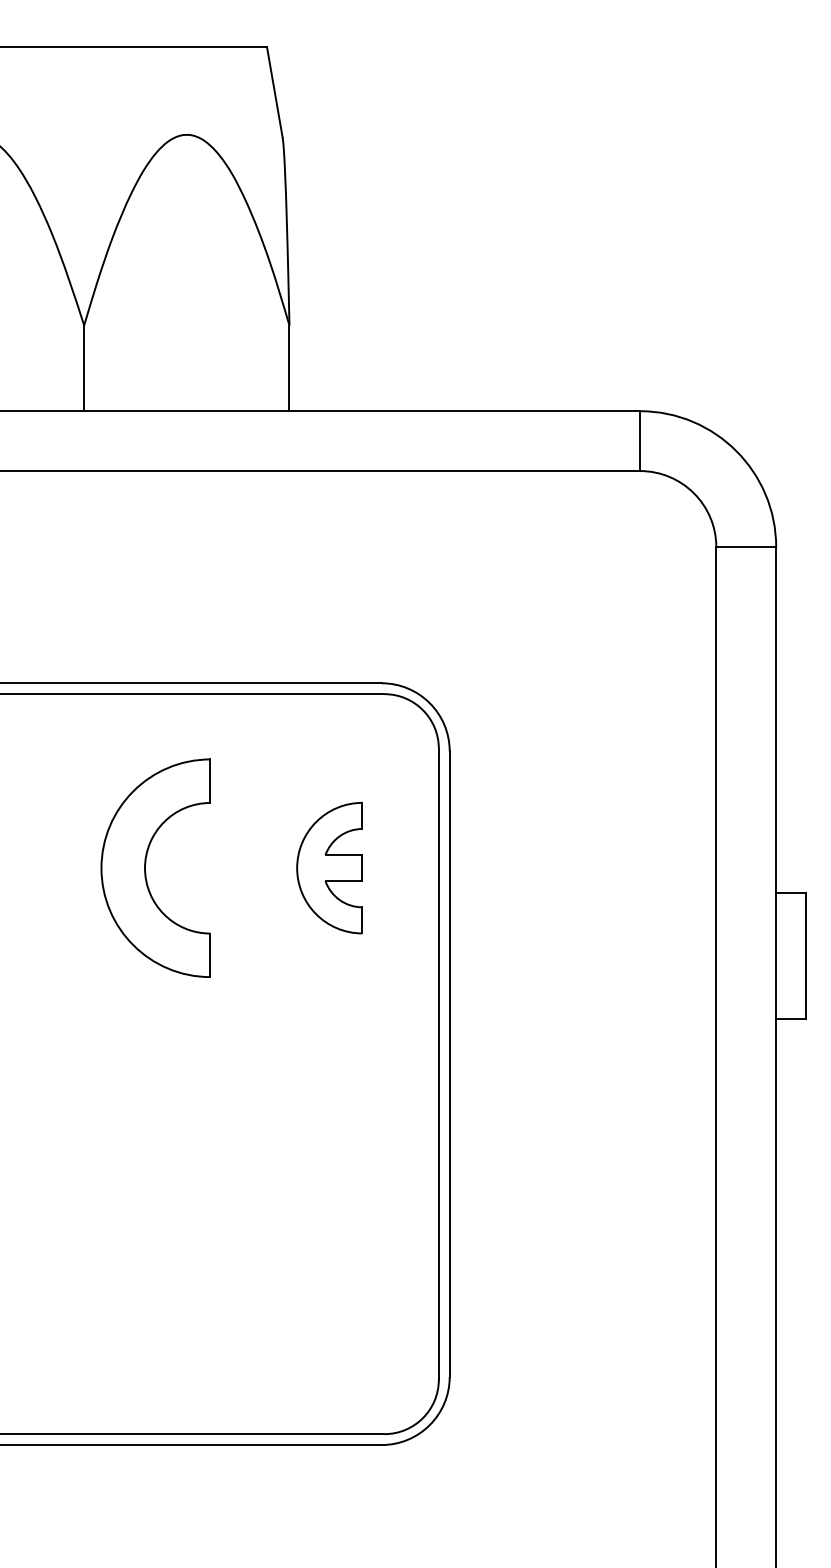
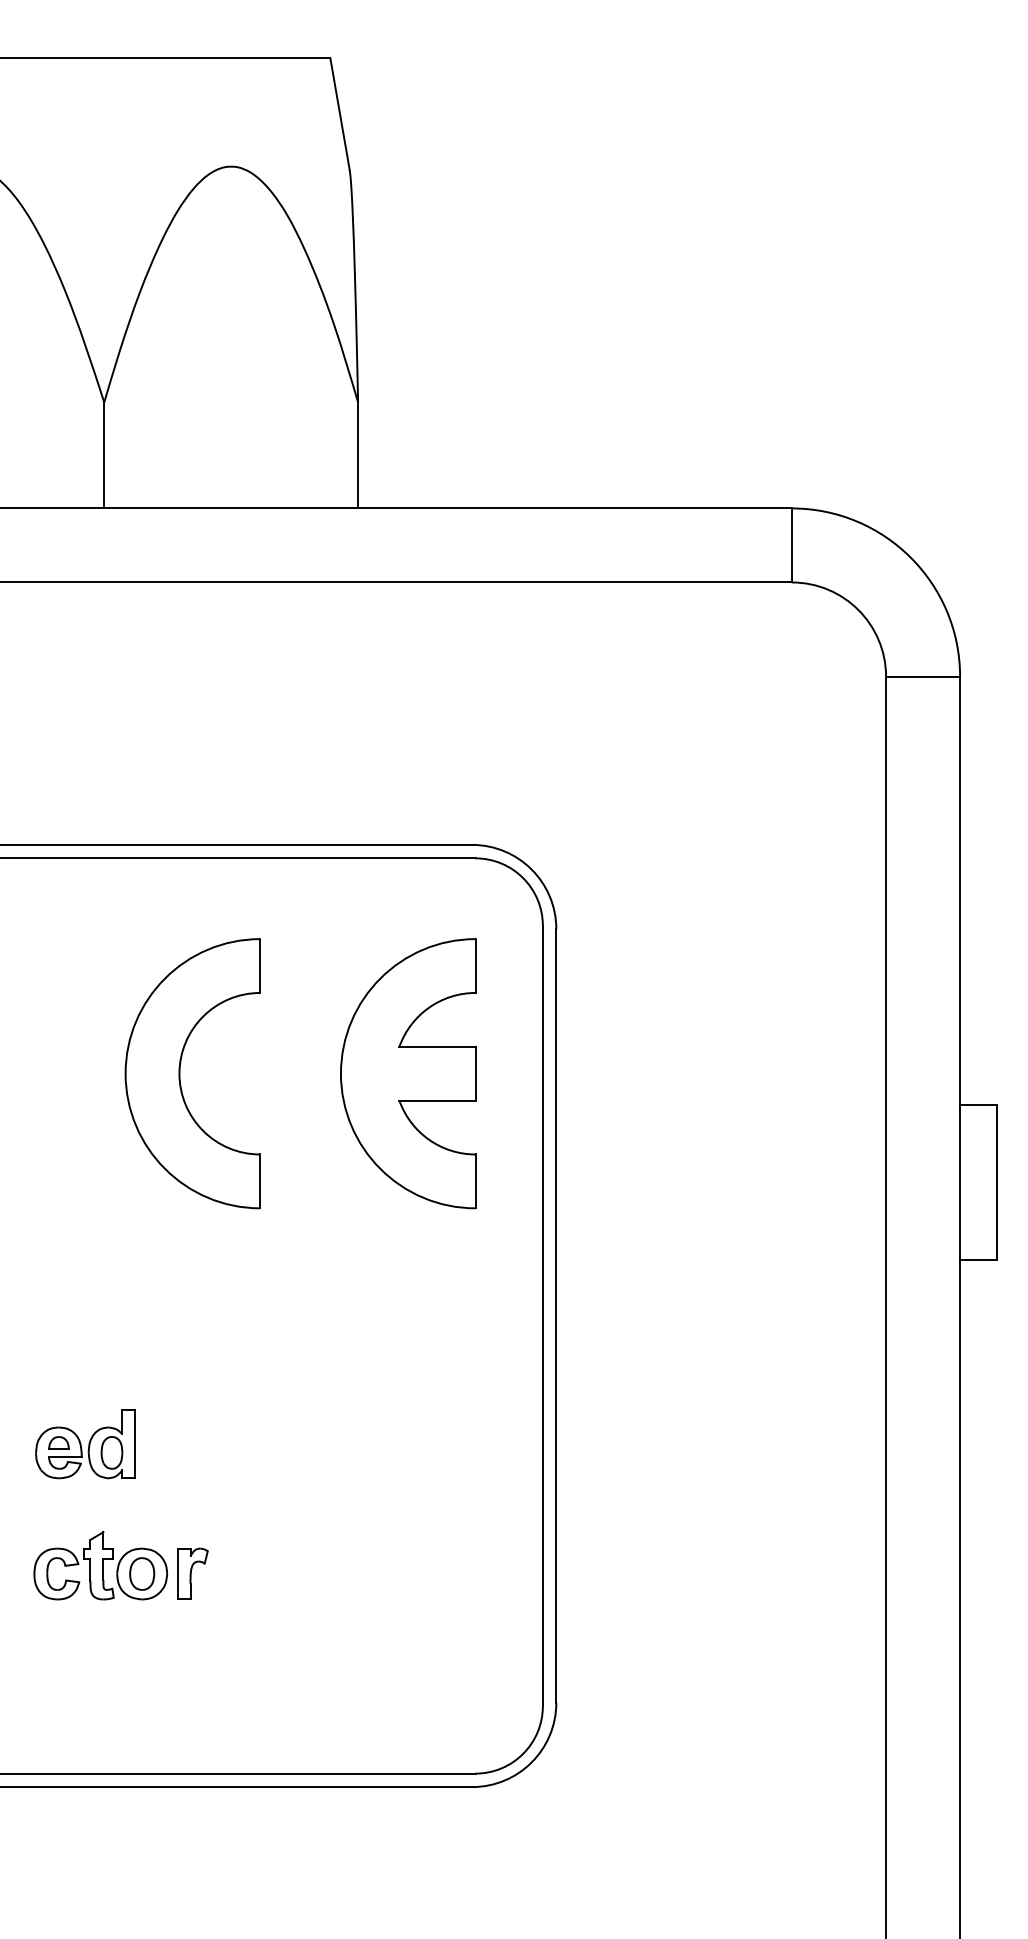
part: (329, 867) -> (407, 1072), size x1.67
part: (68, 1167) -> (84, 1443), added
part: (97, 1265) -> (120, 1565), added

